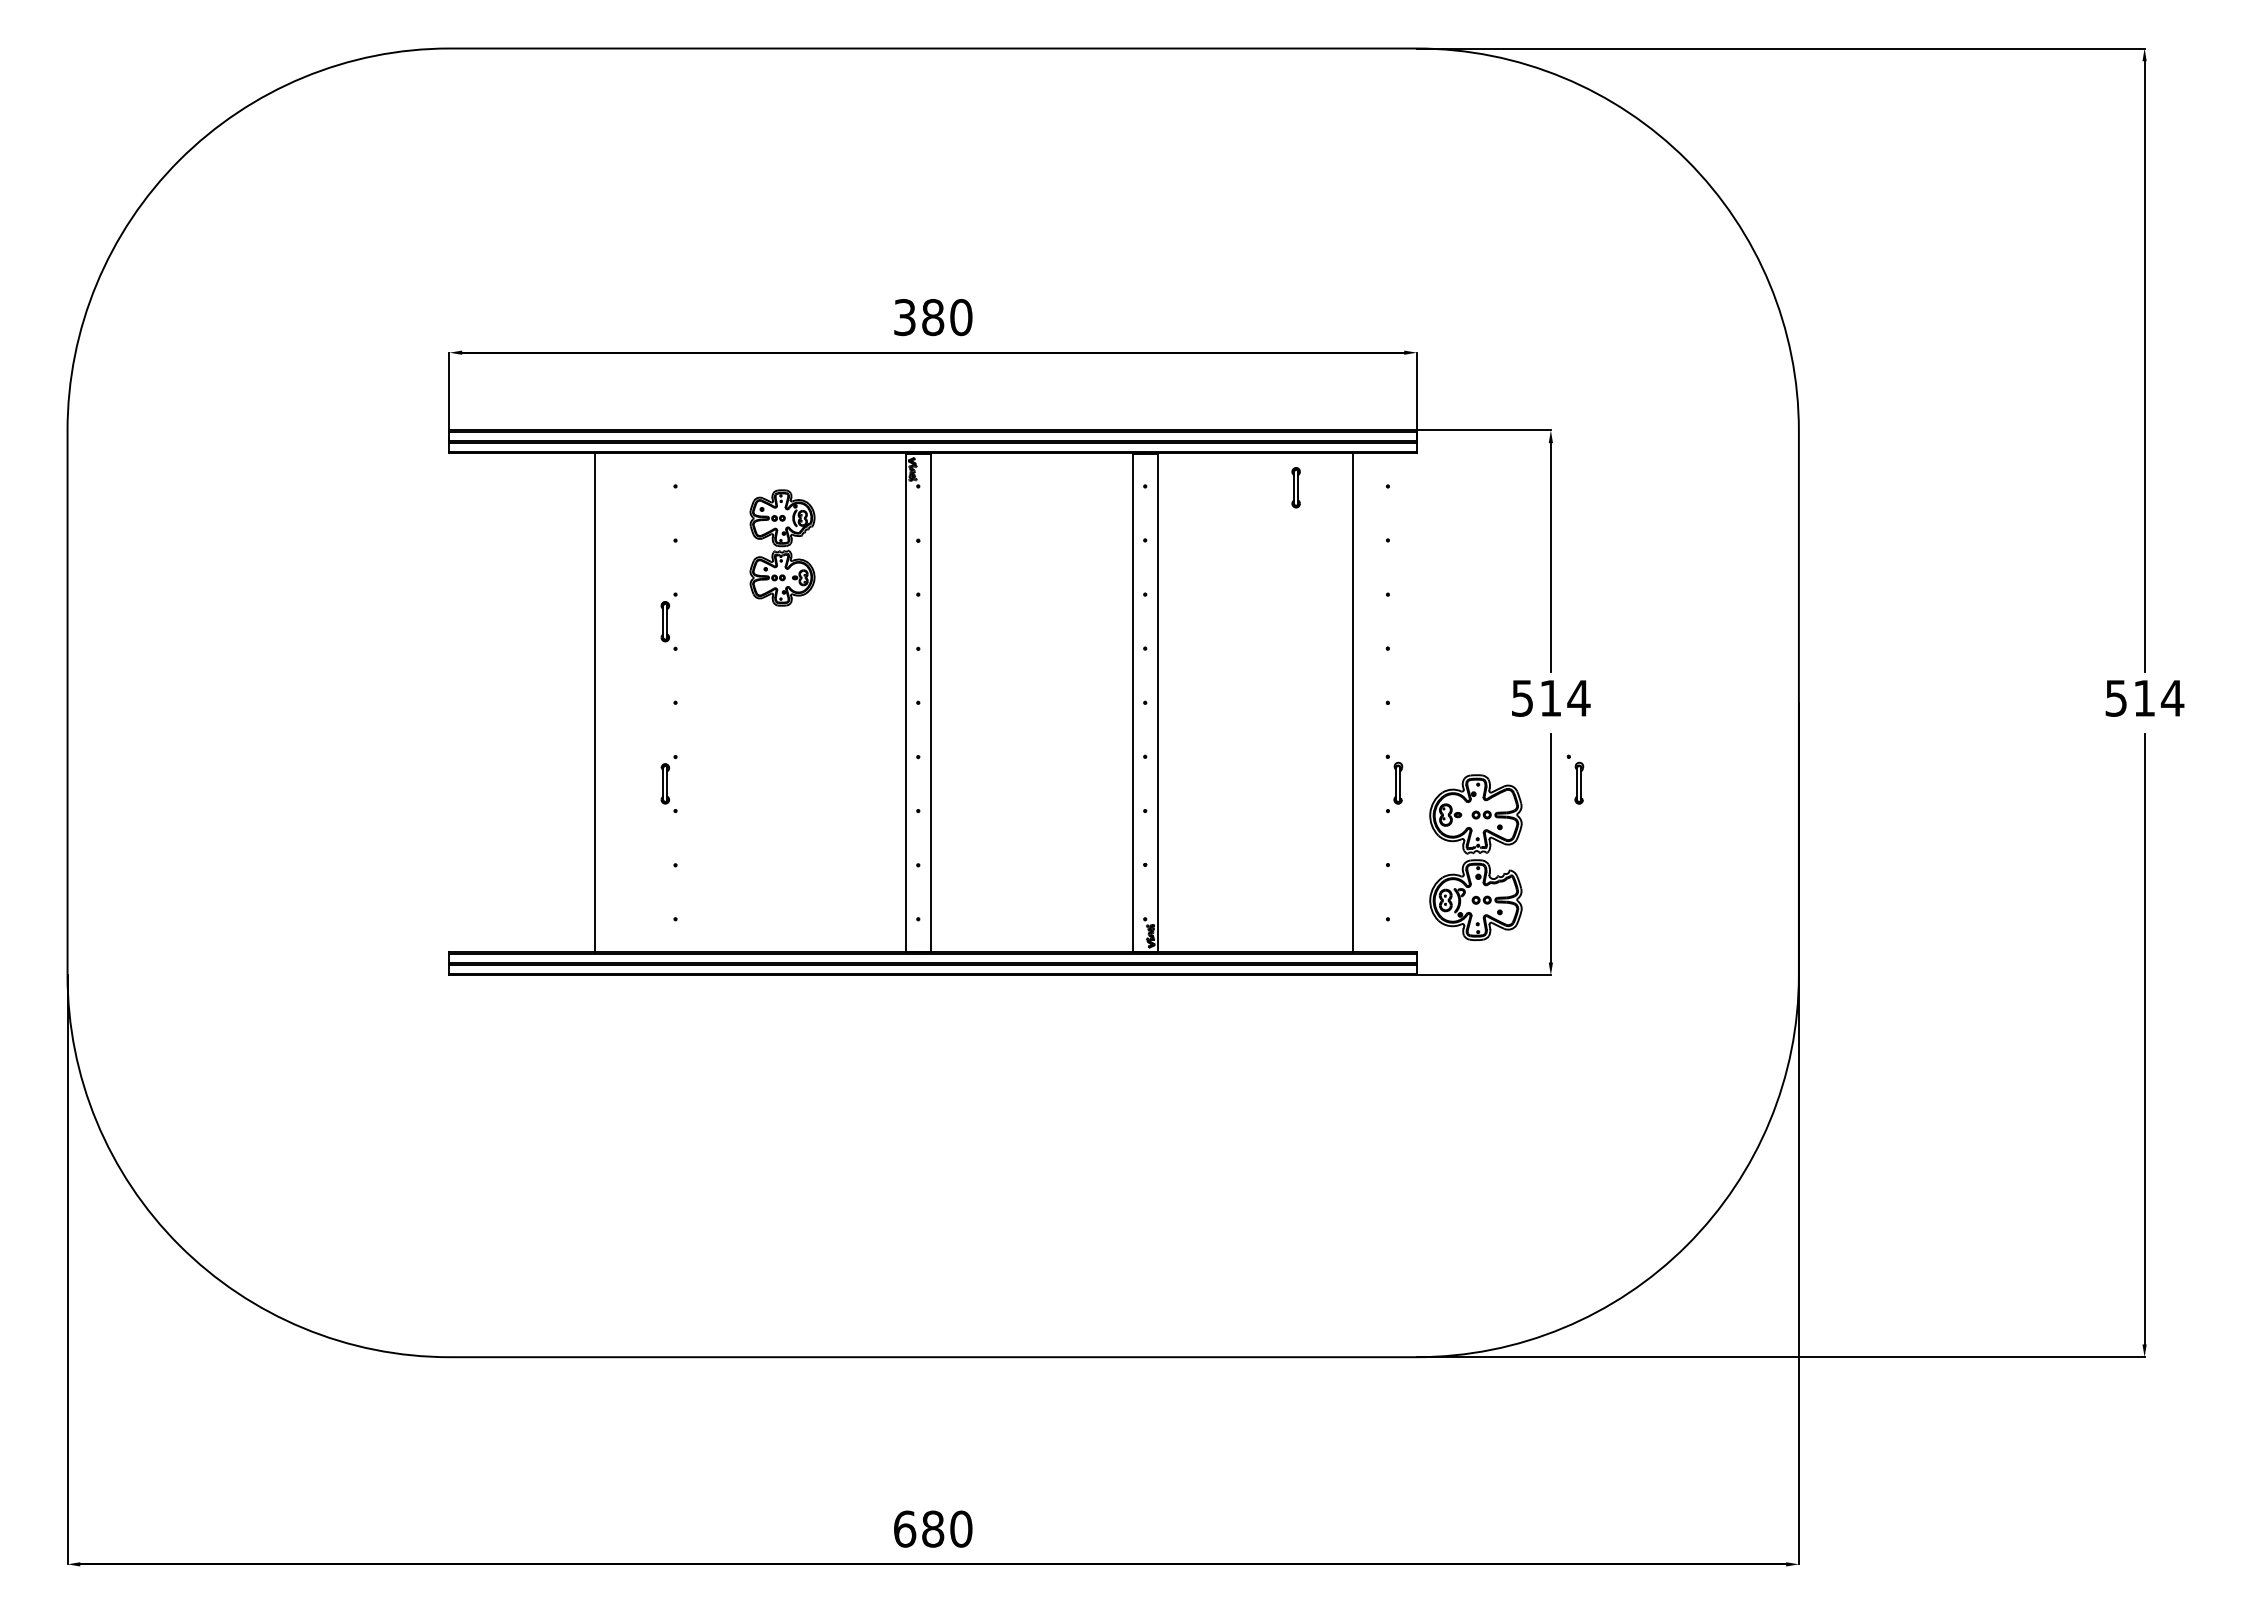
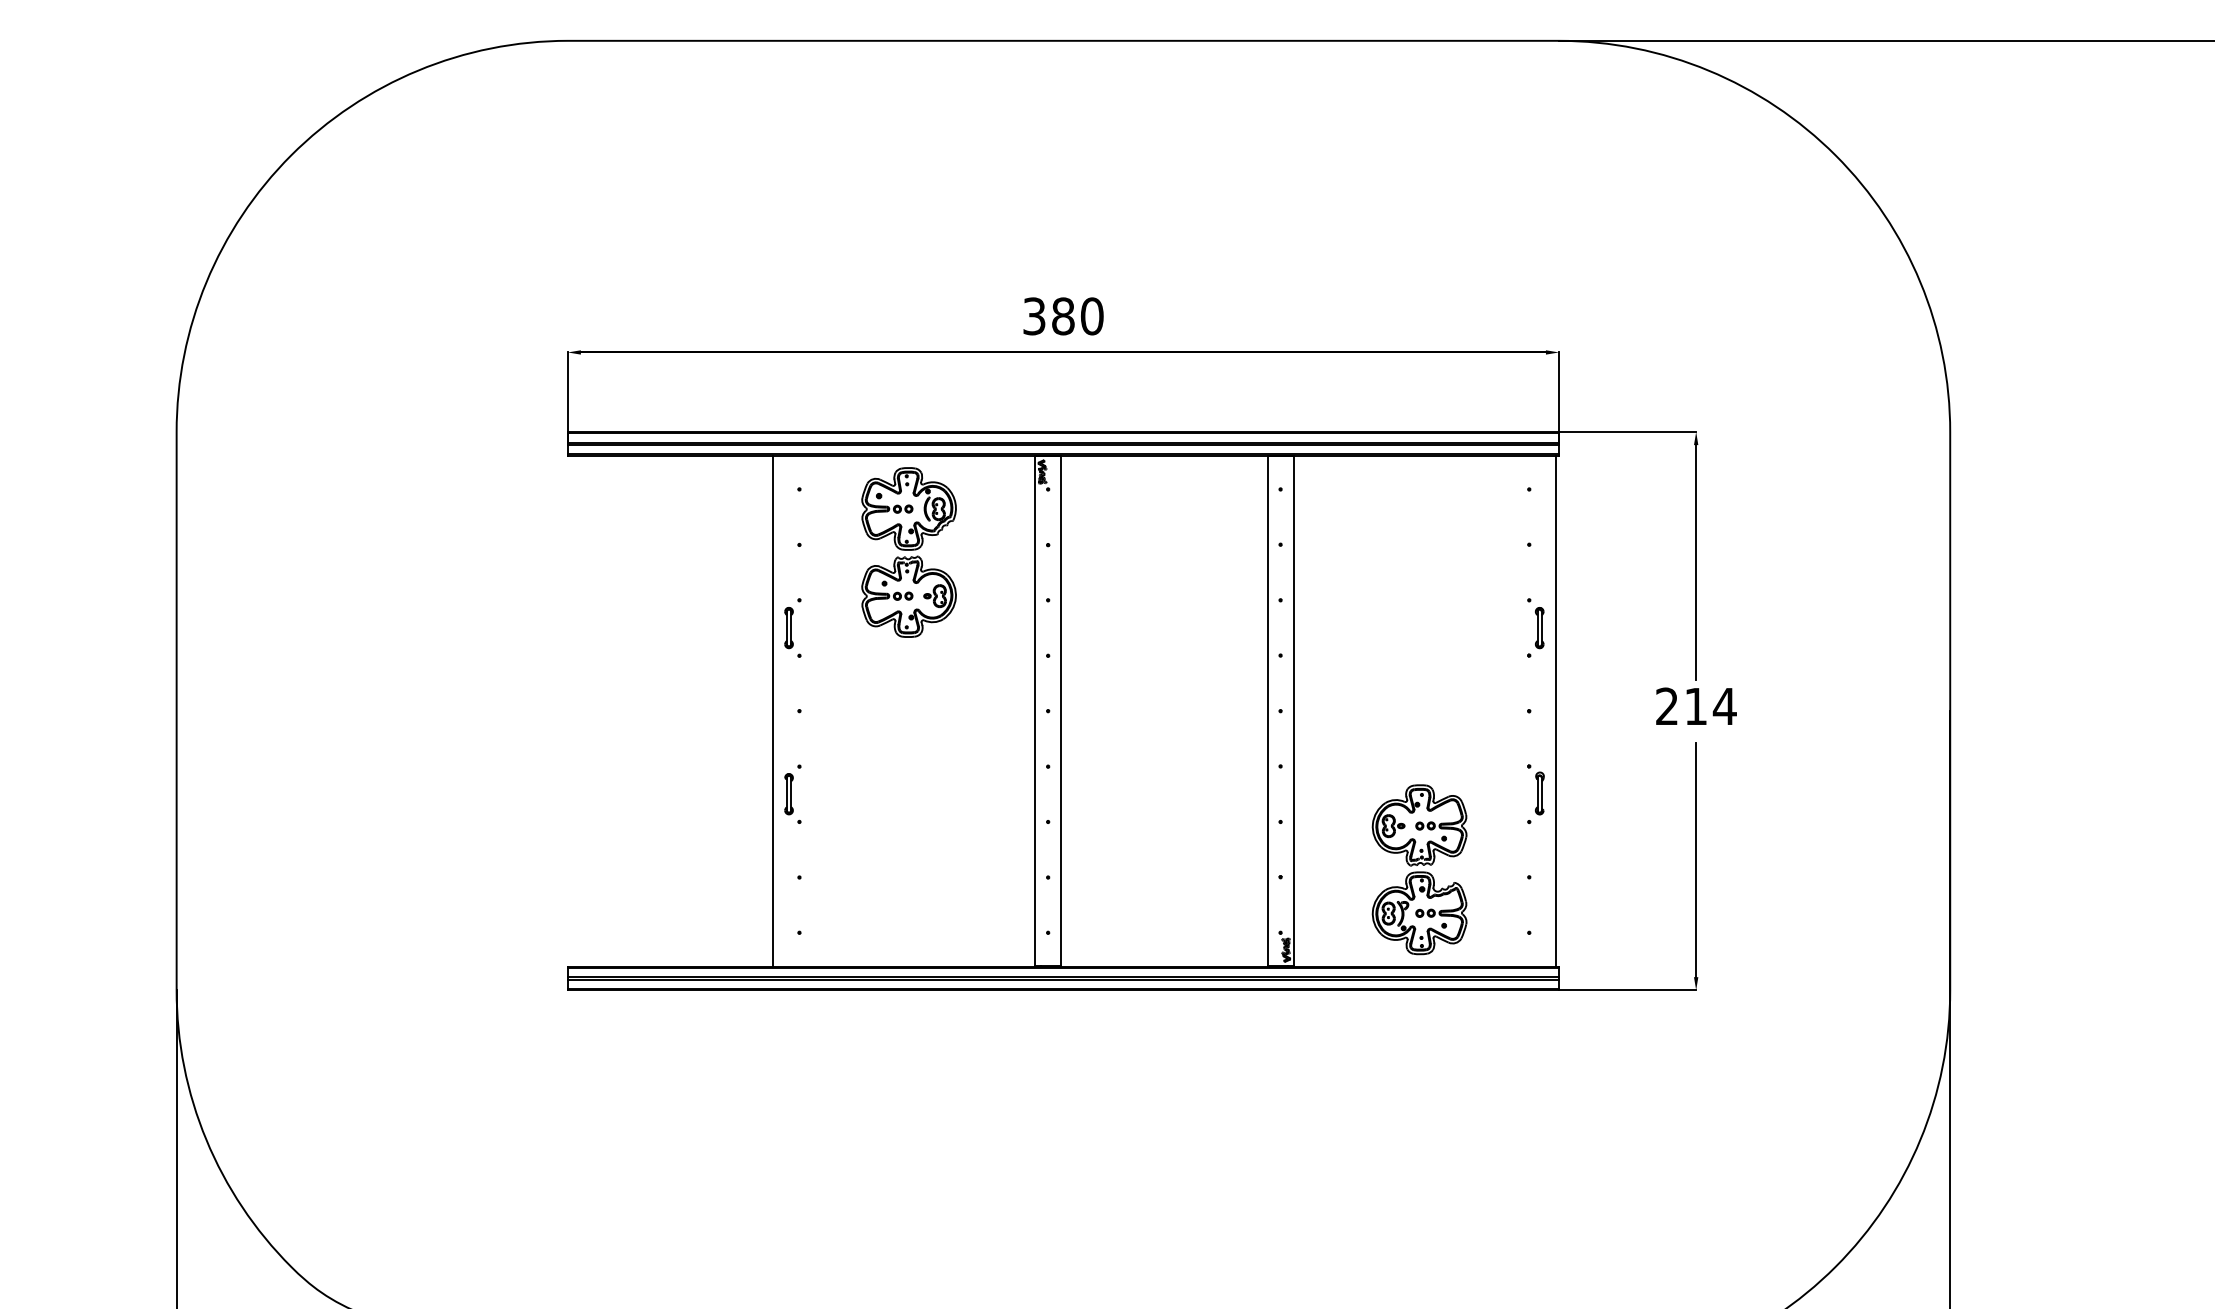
part: (1295, 487) -> (1539, 627), moved
part: (782, 547) -> (909, 551), size x1.43
text: (1521, 697) -> (1666, 705), 514 -> 214
line: (594, 702) -> (772, 710), moved
line: (1353, 702) -> (1556, 710), moved
part: (1575, 779) -> (1721, 789), removed
part: (1475, 857) -> (1419, 869), moved

